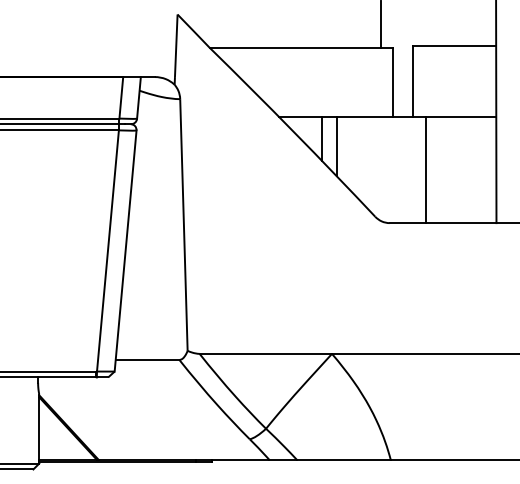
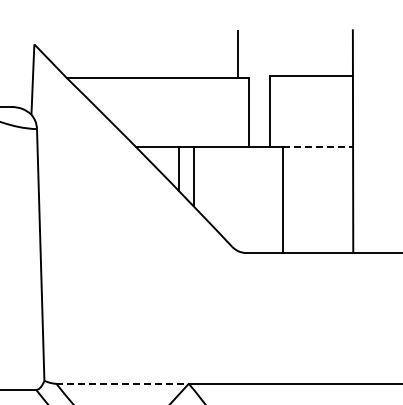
line: (461, 117) -> (318, 147), solid -> dashed
line: (266, 353) -> (123, 383), solid -> dashed

